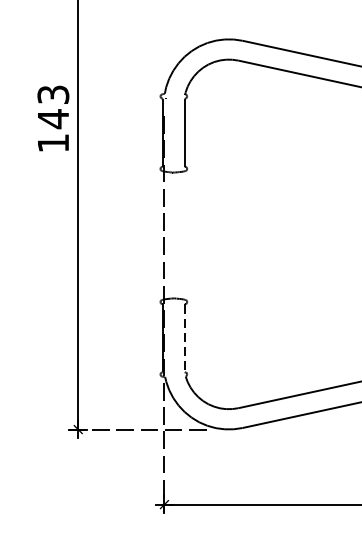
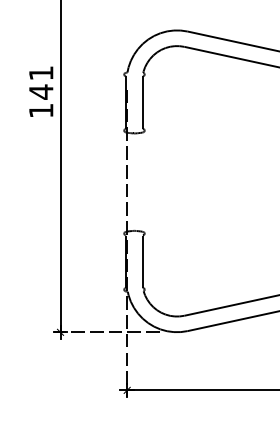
text: (53, 95) -> (41, 73), 143 -> 141
line: (184, 339) -> (142, 262), dashed -> solid

